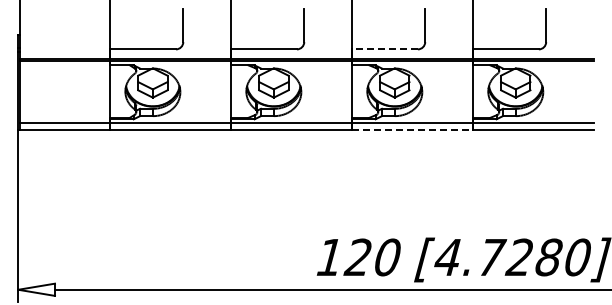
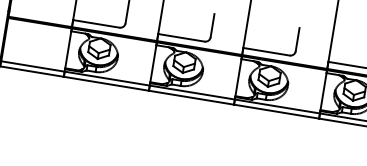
line: (384, 49) -> (266, 51), dashed -> solid
line: (412, 130) -> (276, 111), dashed -> solid

